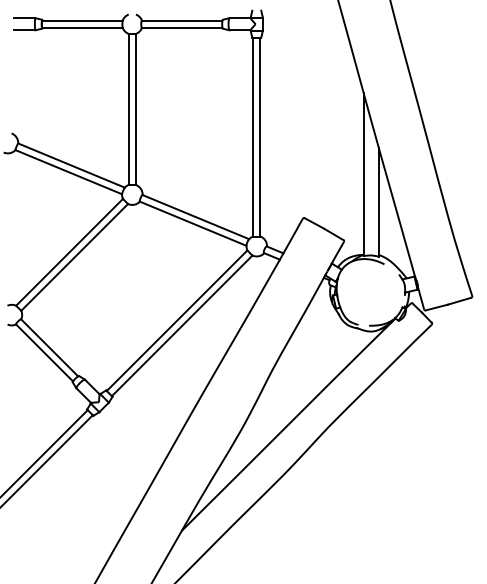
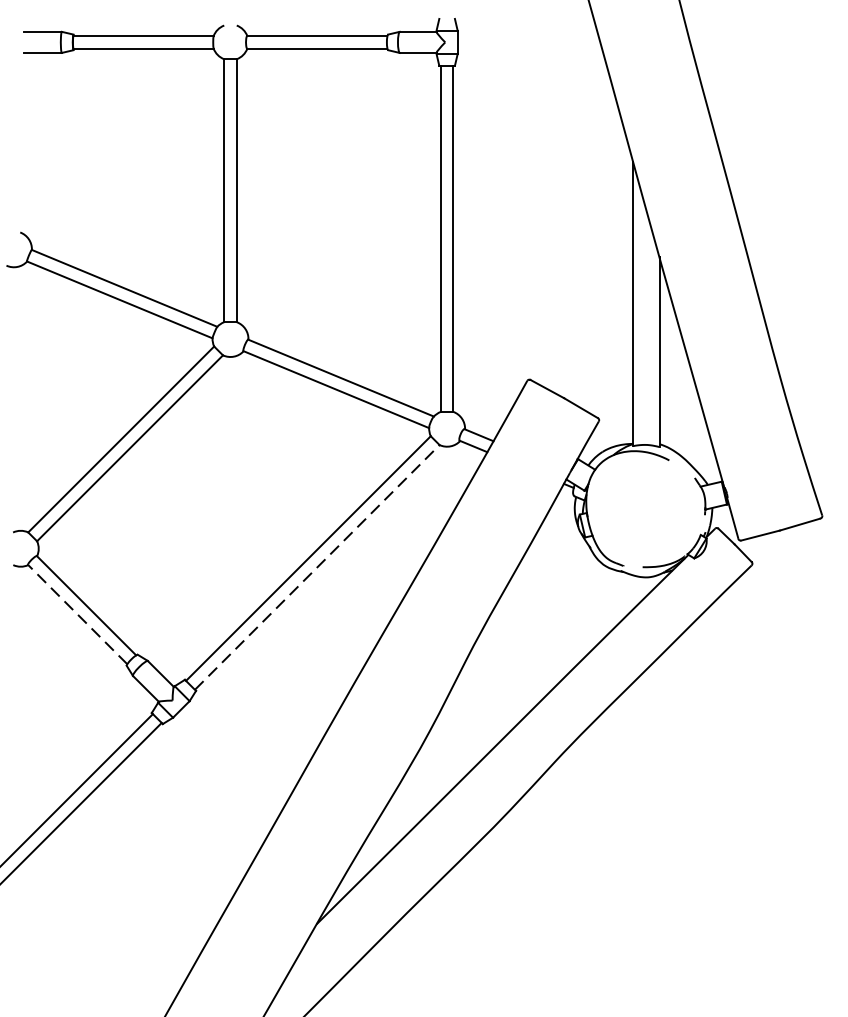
line: (182, 325) -> (317, 566), solid -> dashed
line: (44, 352) -> (77, 613), solid -> dashed

